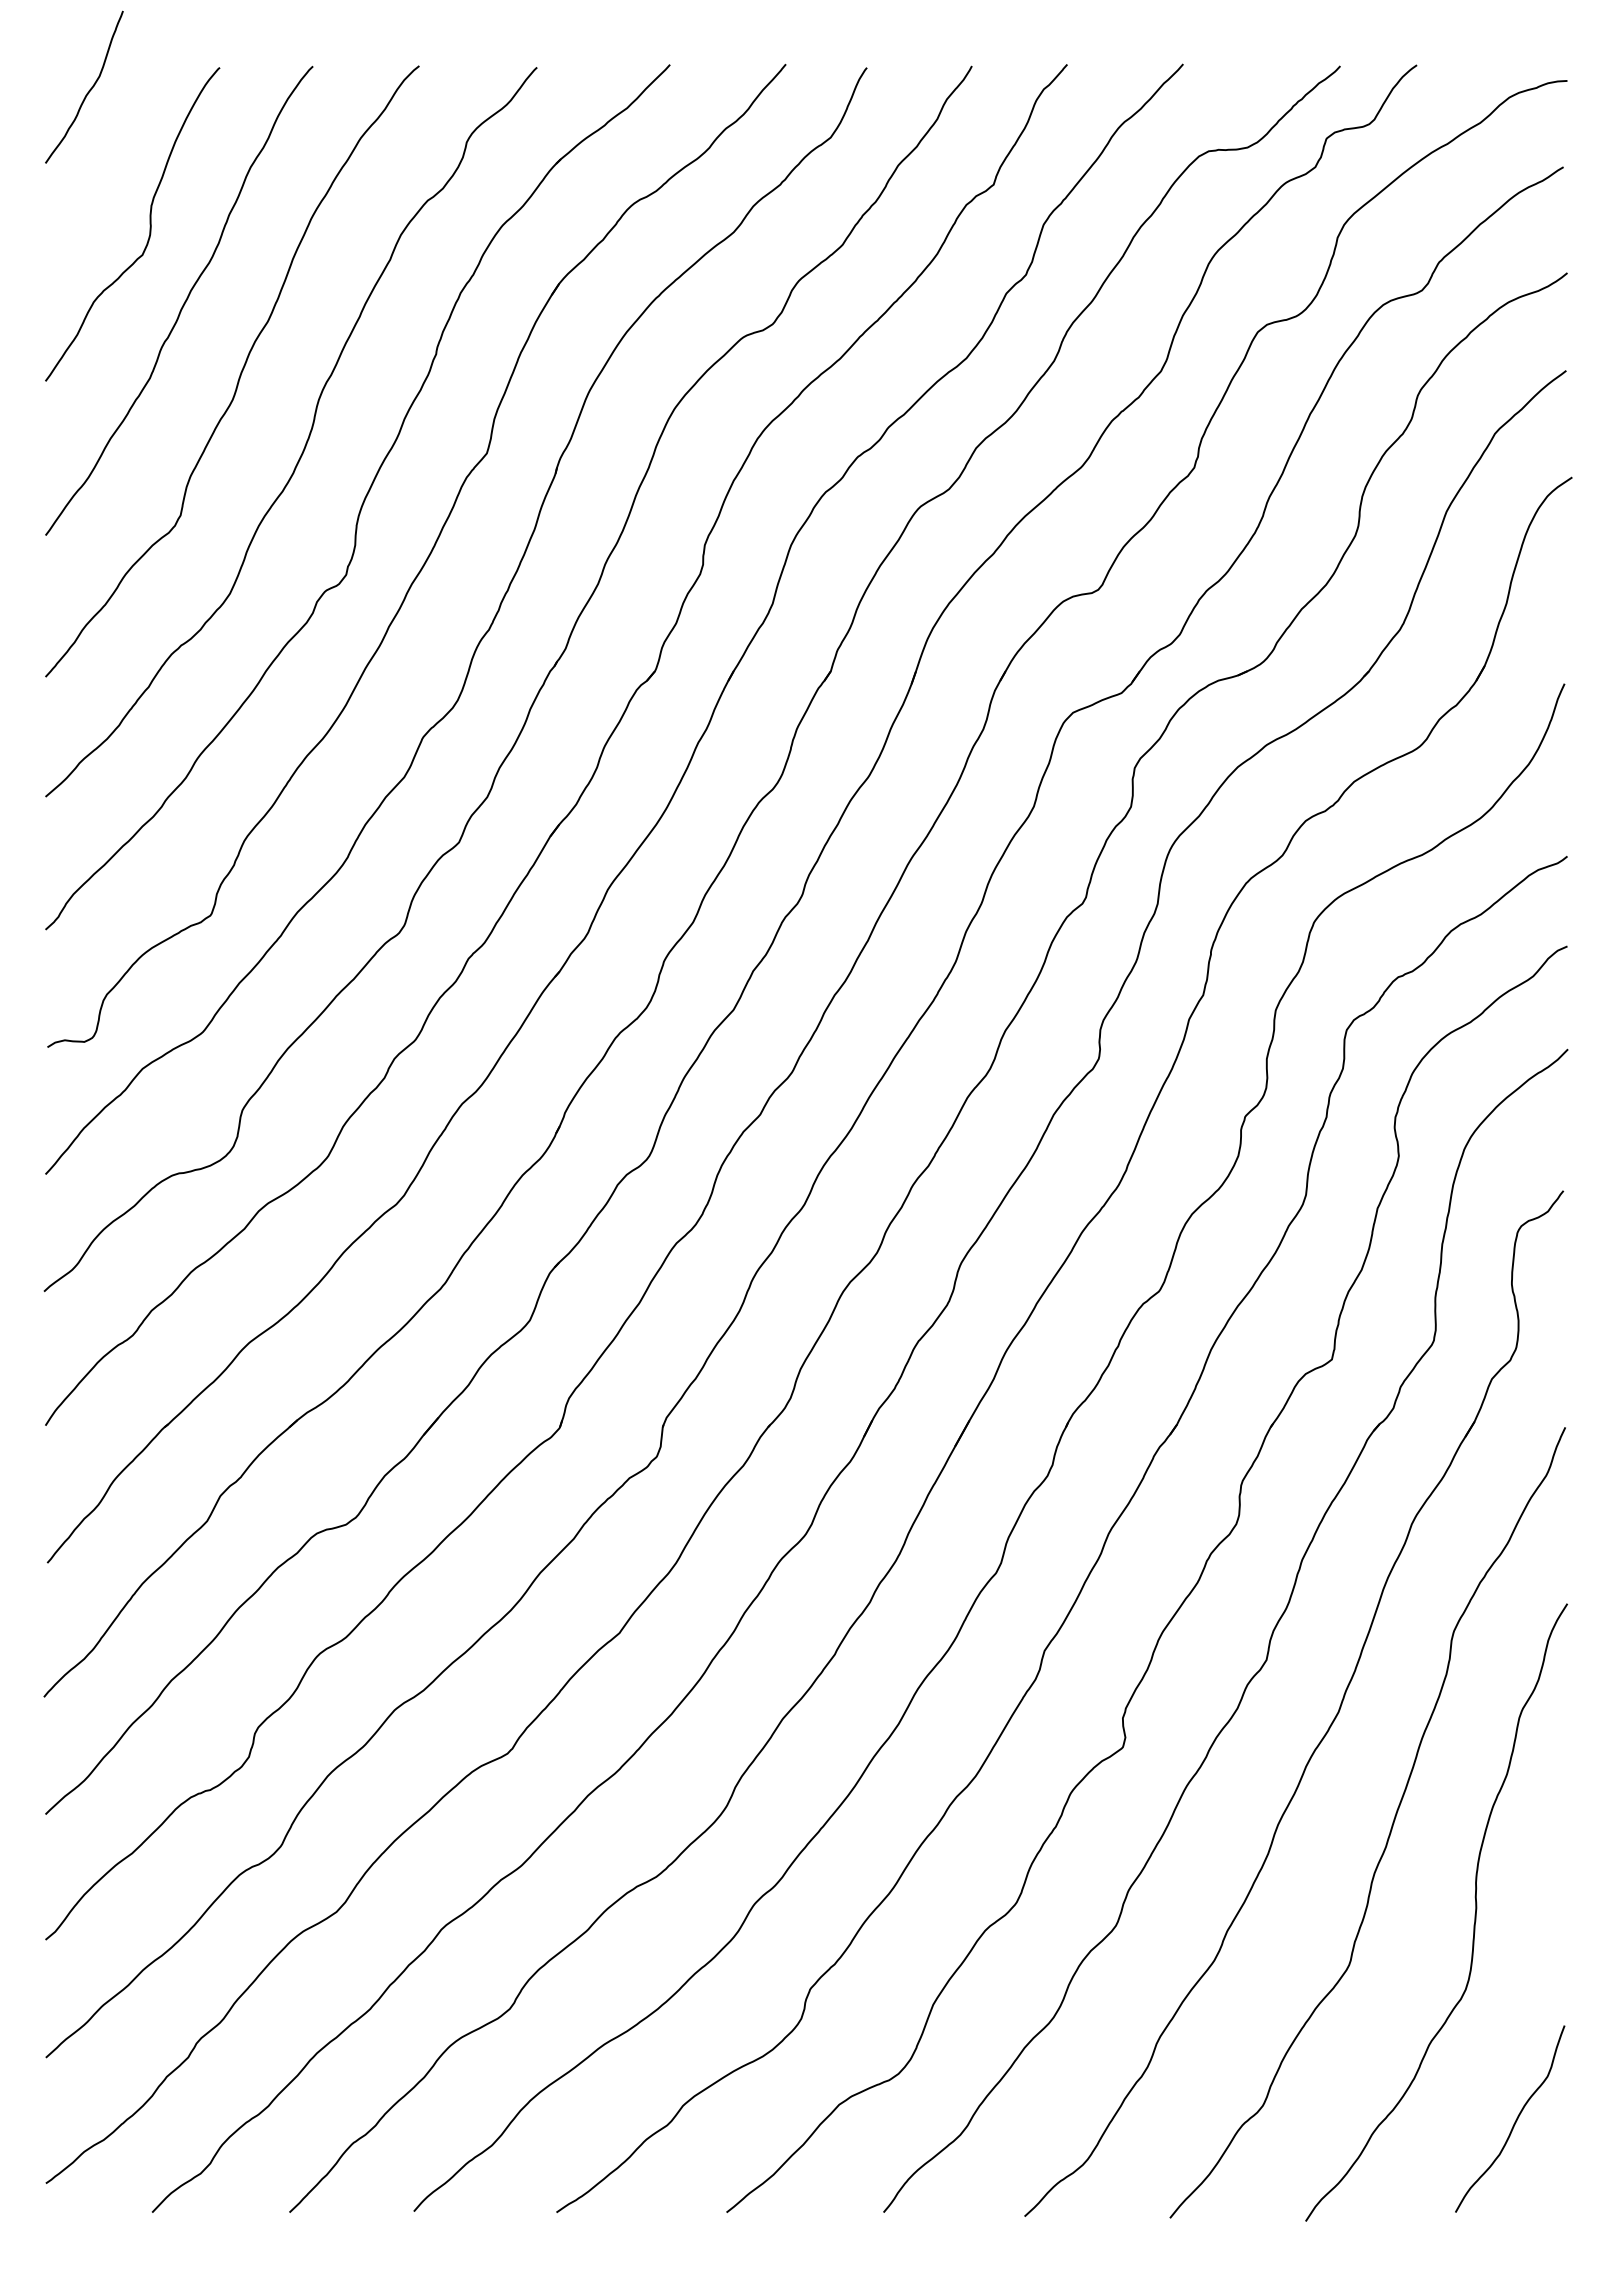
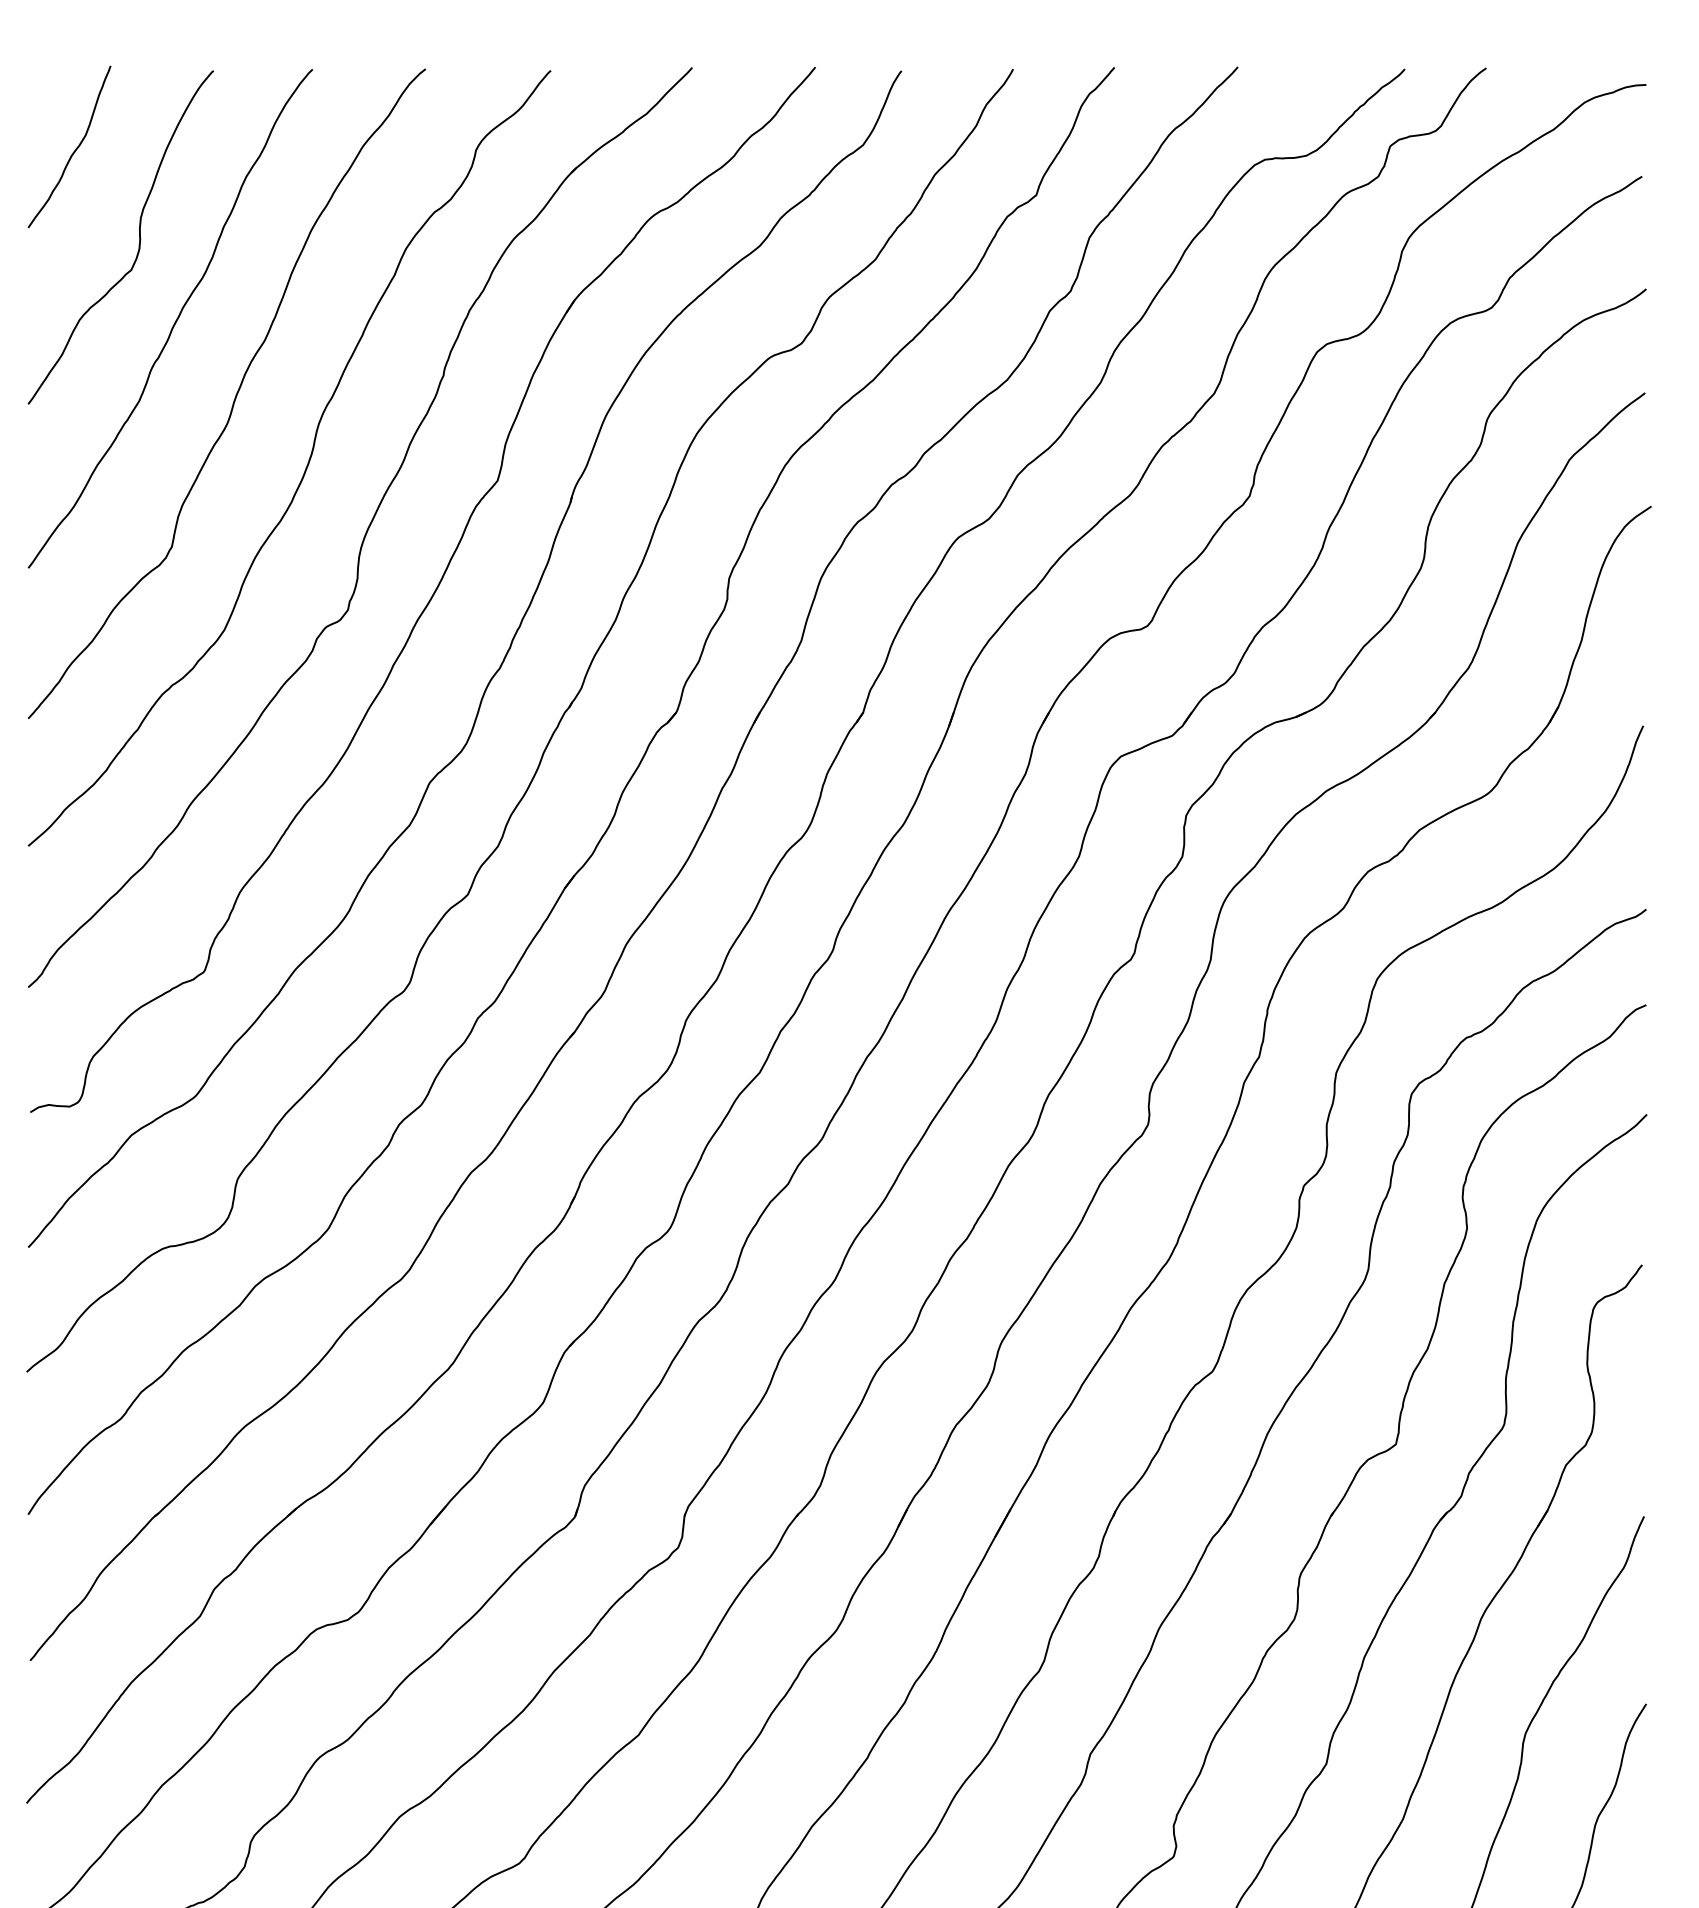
curve: (88, 90) -> (73, 150), moved

